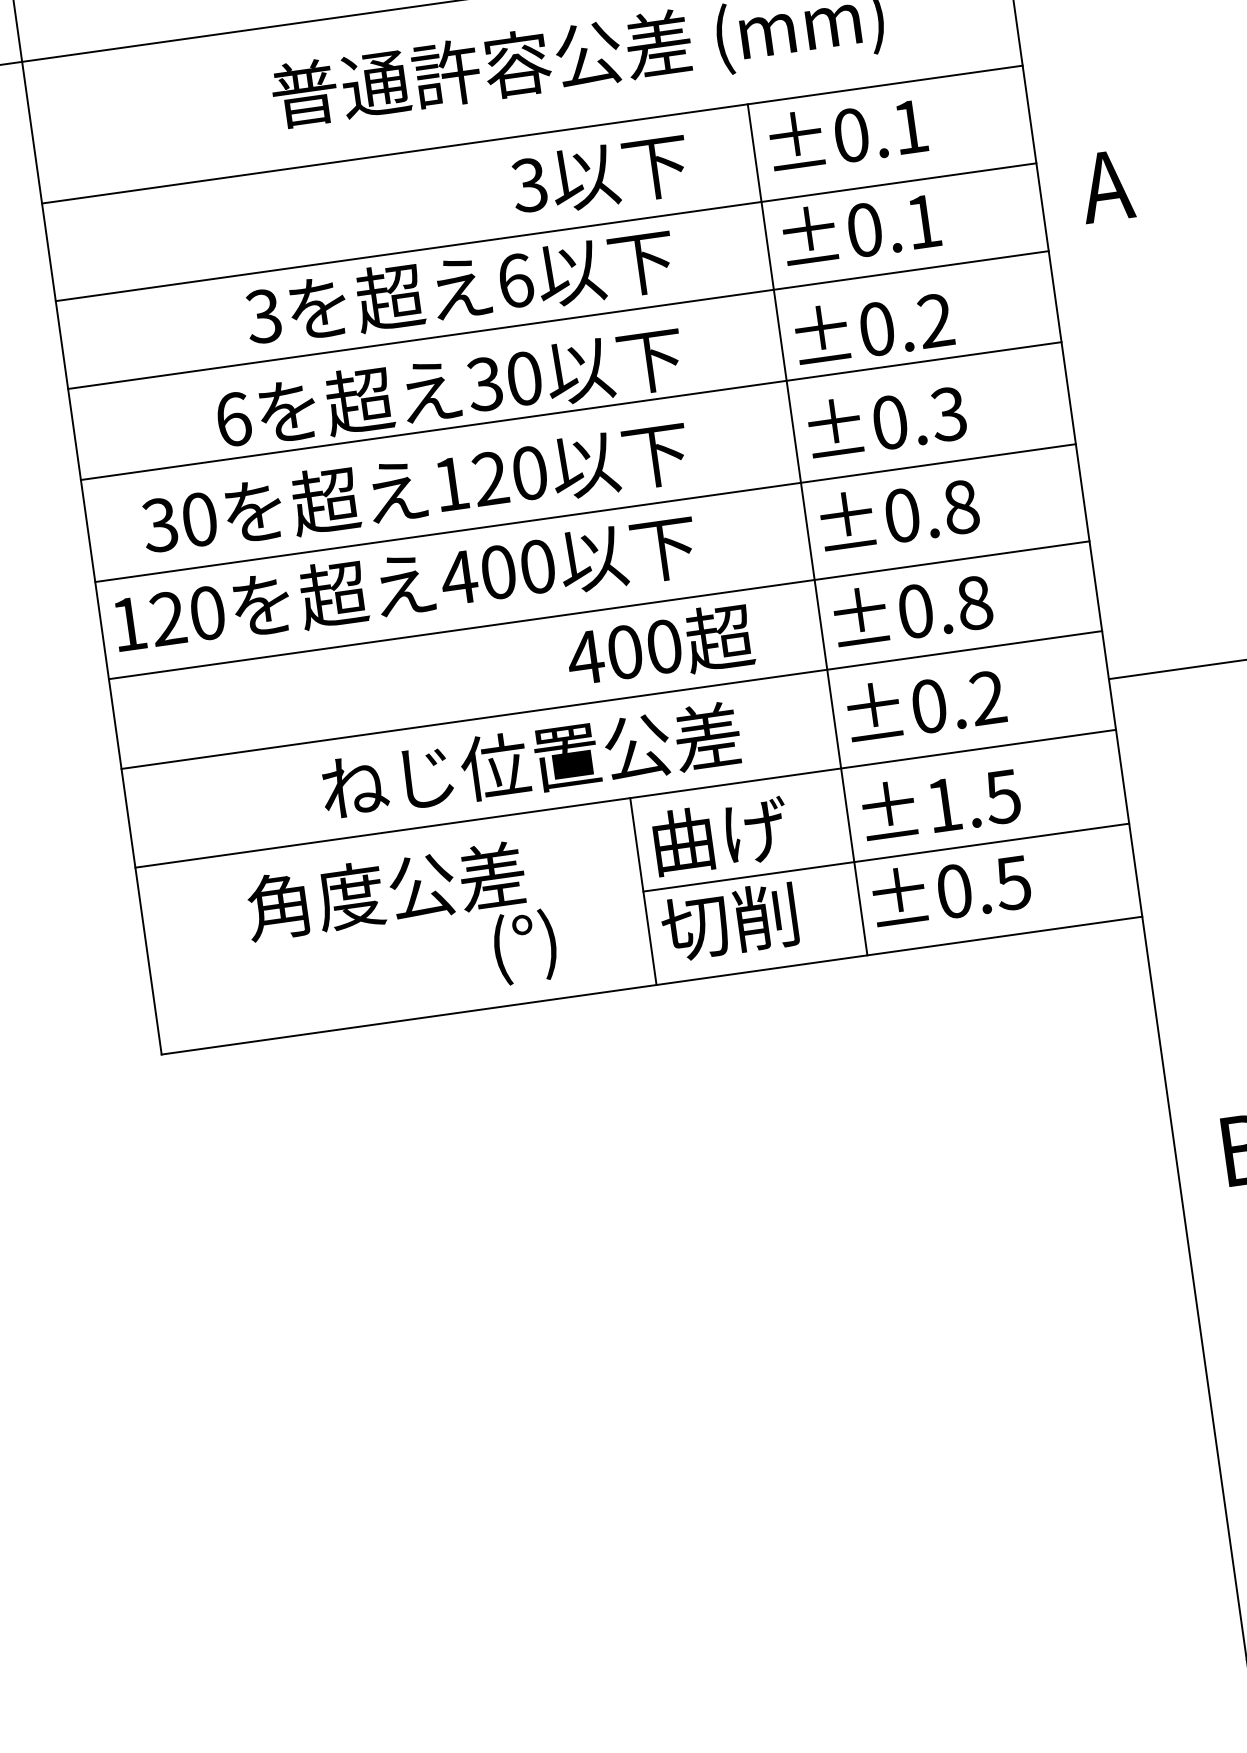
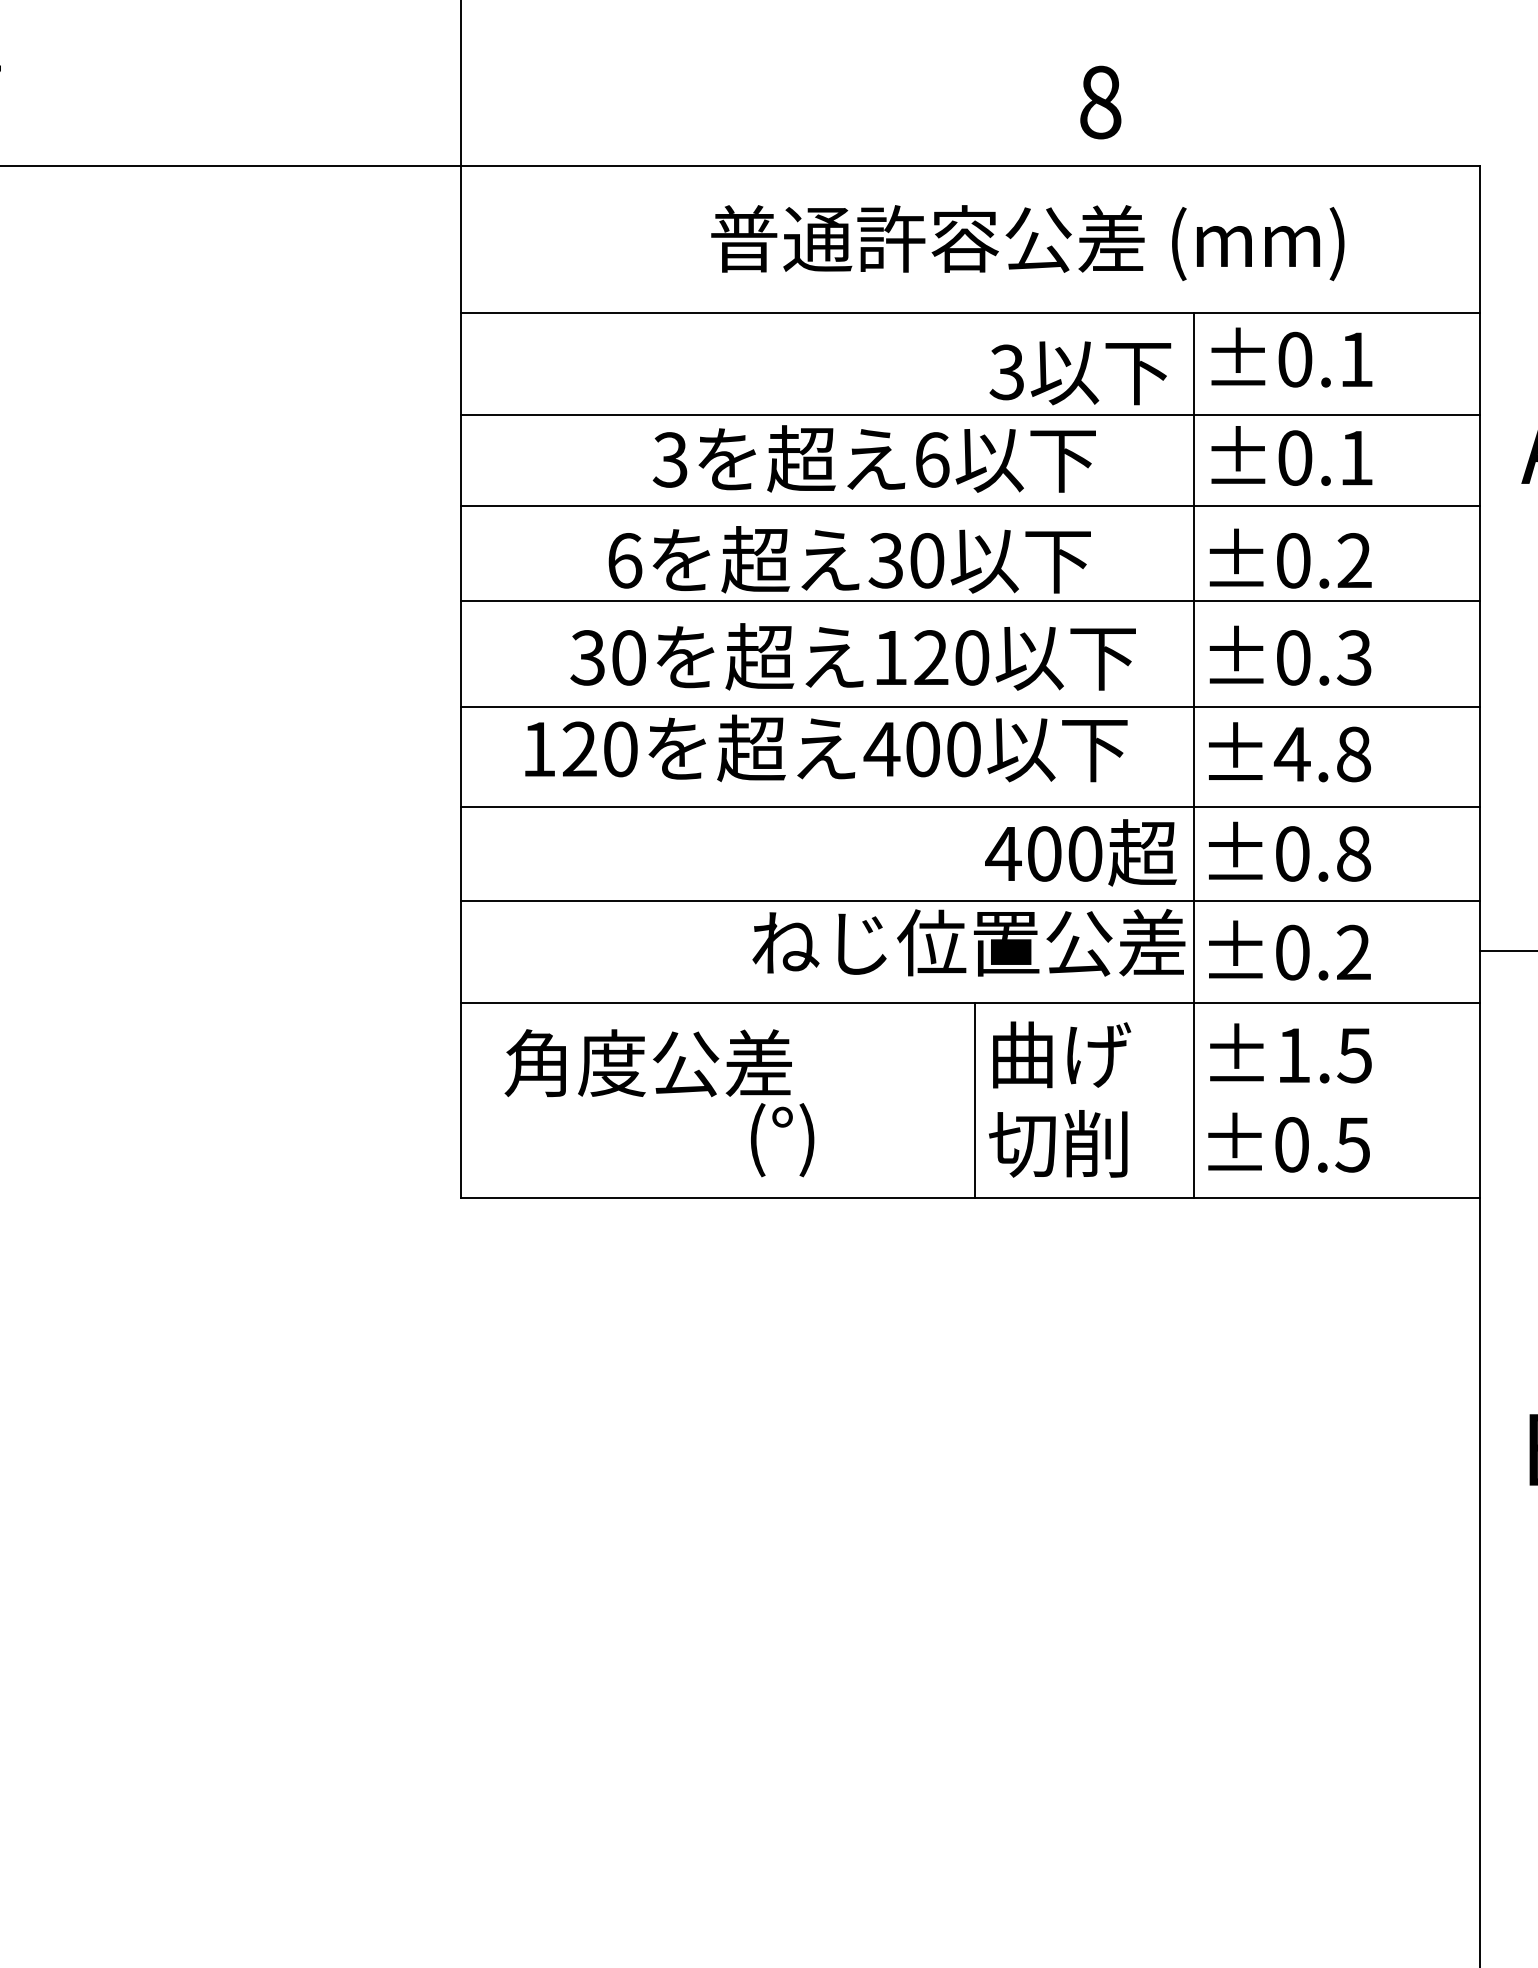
text: (600, 176) -> (1080, 373), moved
text: (414, 488) -> (852, 656), moved
text: (901, 515) -> (1291, 754), ±0.8 -> ±4.8
text: (405, 584) -> (826, 748), moved
text: (659, 645) -> (1080, 852), moved
text: (530, 761) -> (968, 942), moved
line: (885, 857) -> (1226, 1100), removed
text: (401, 928) -> (659, 1103), moved

